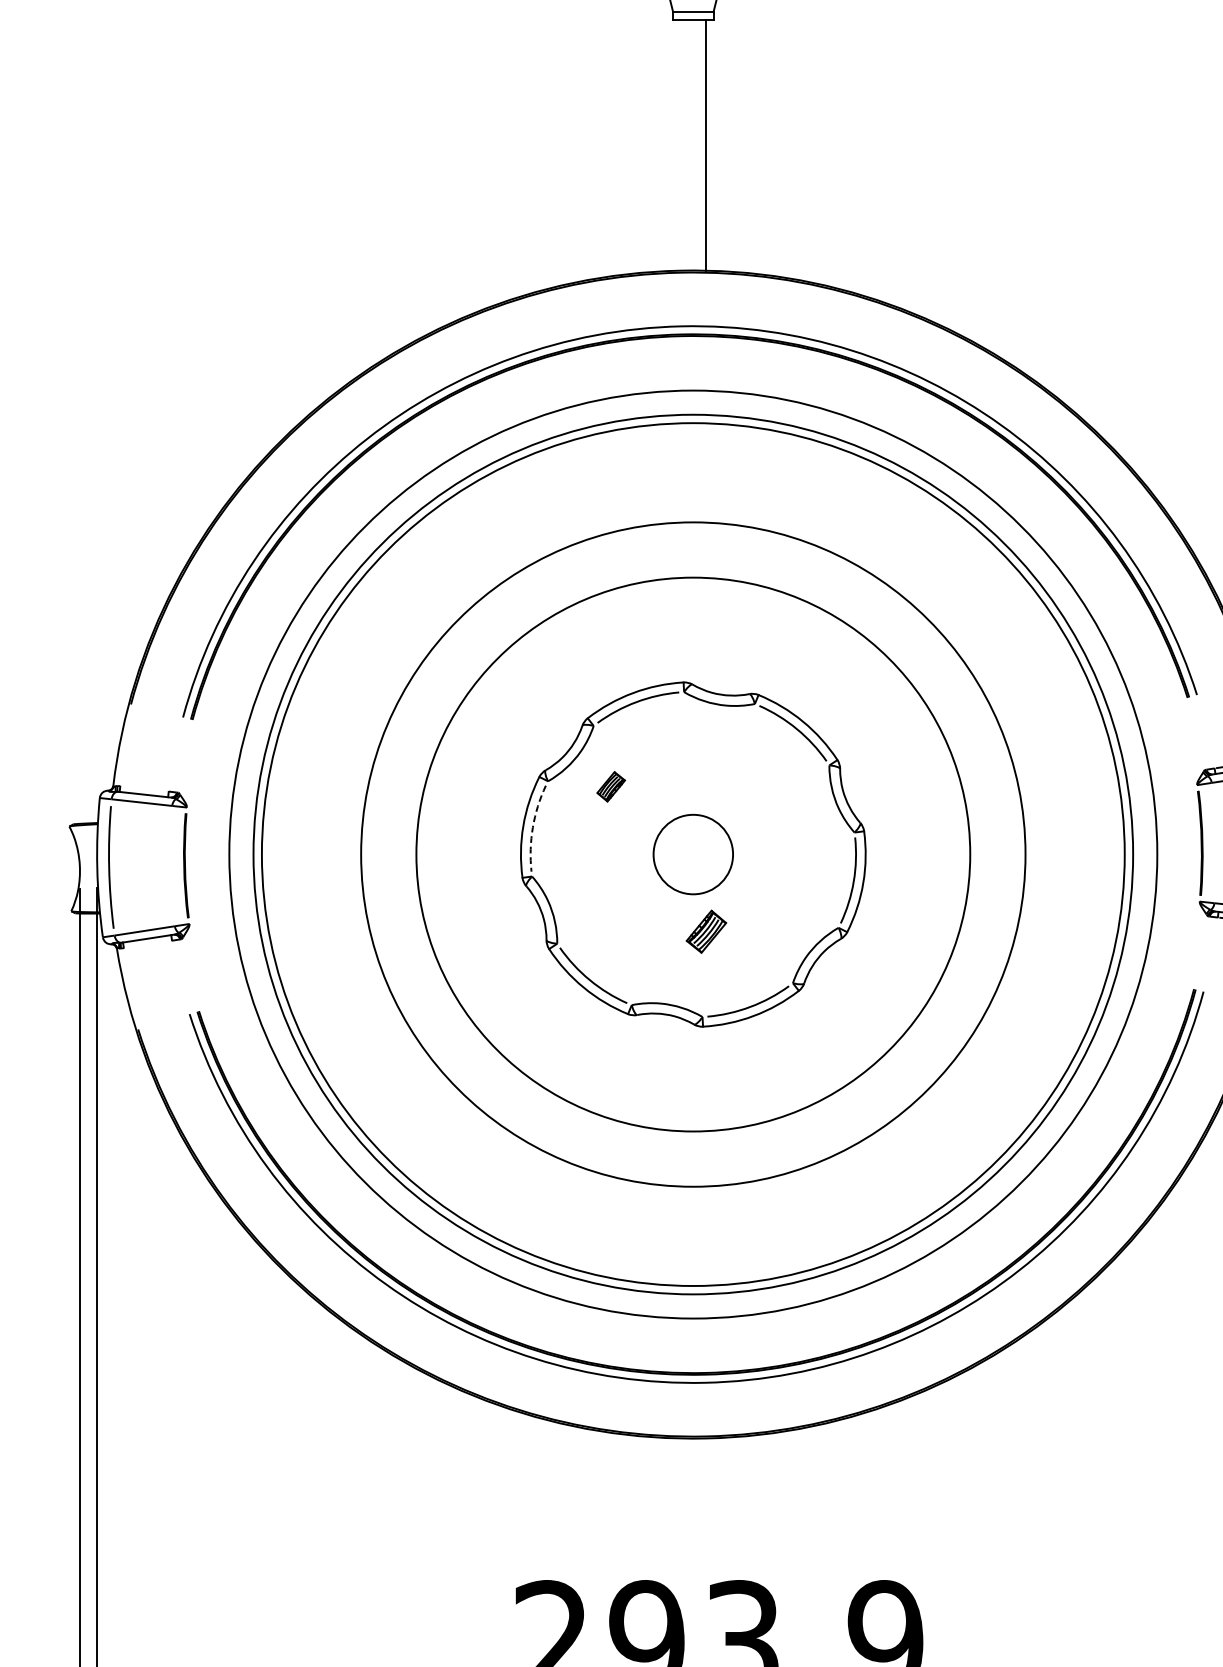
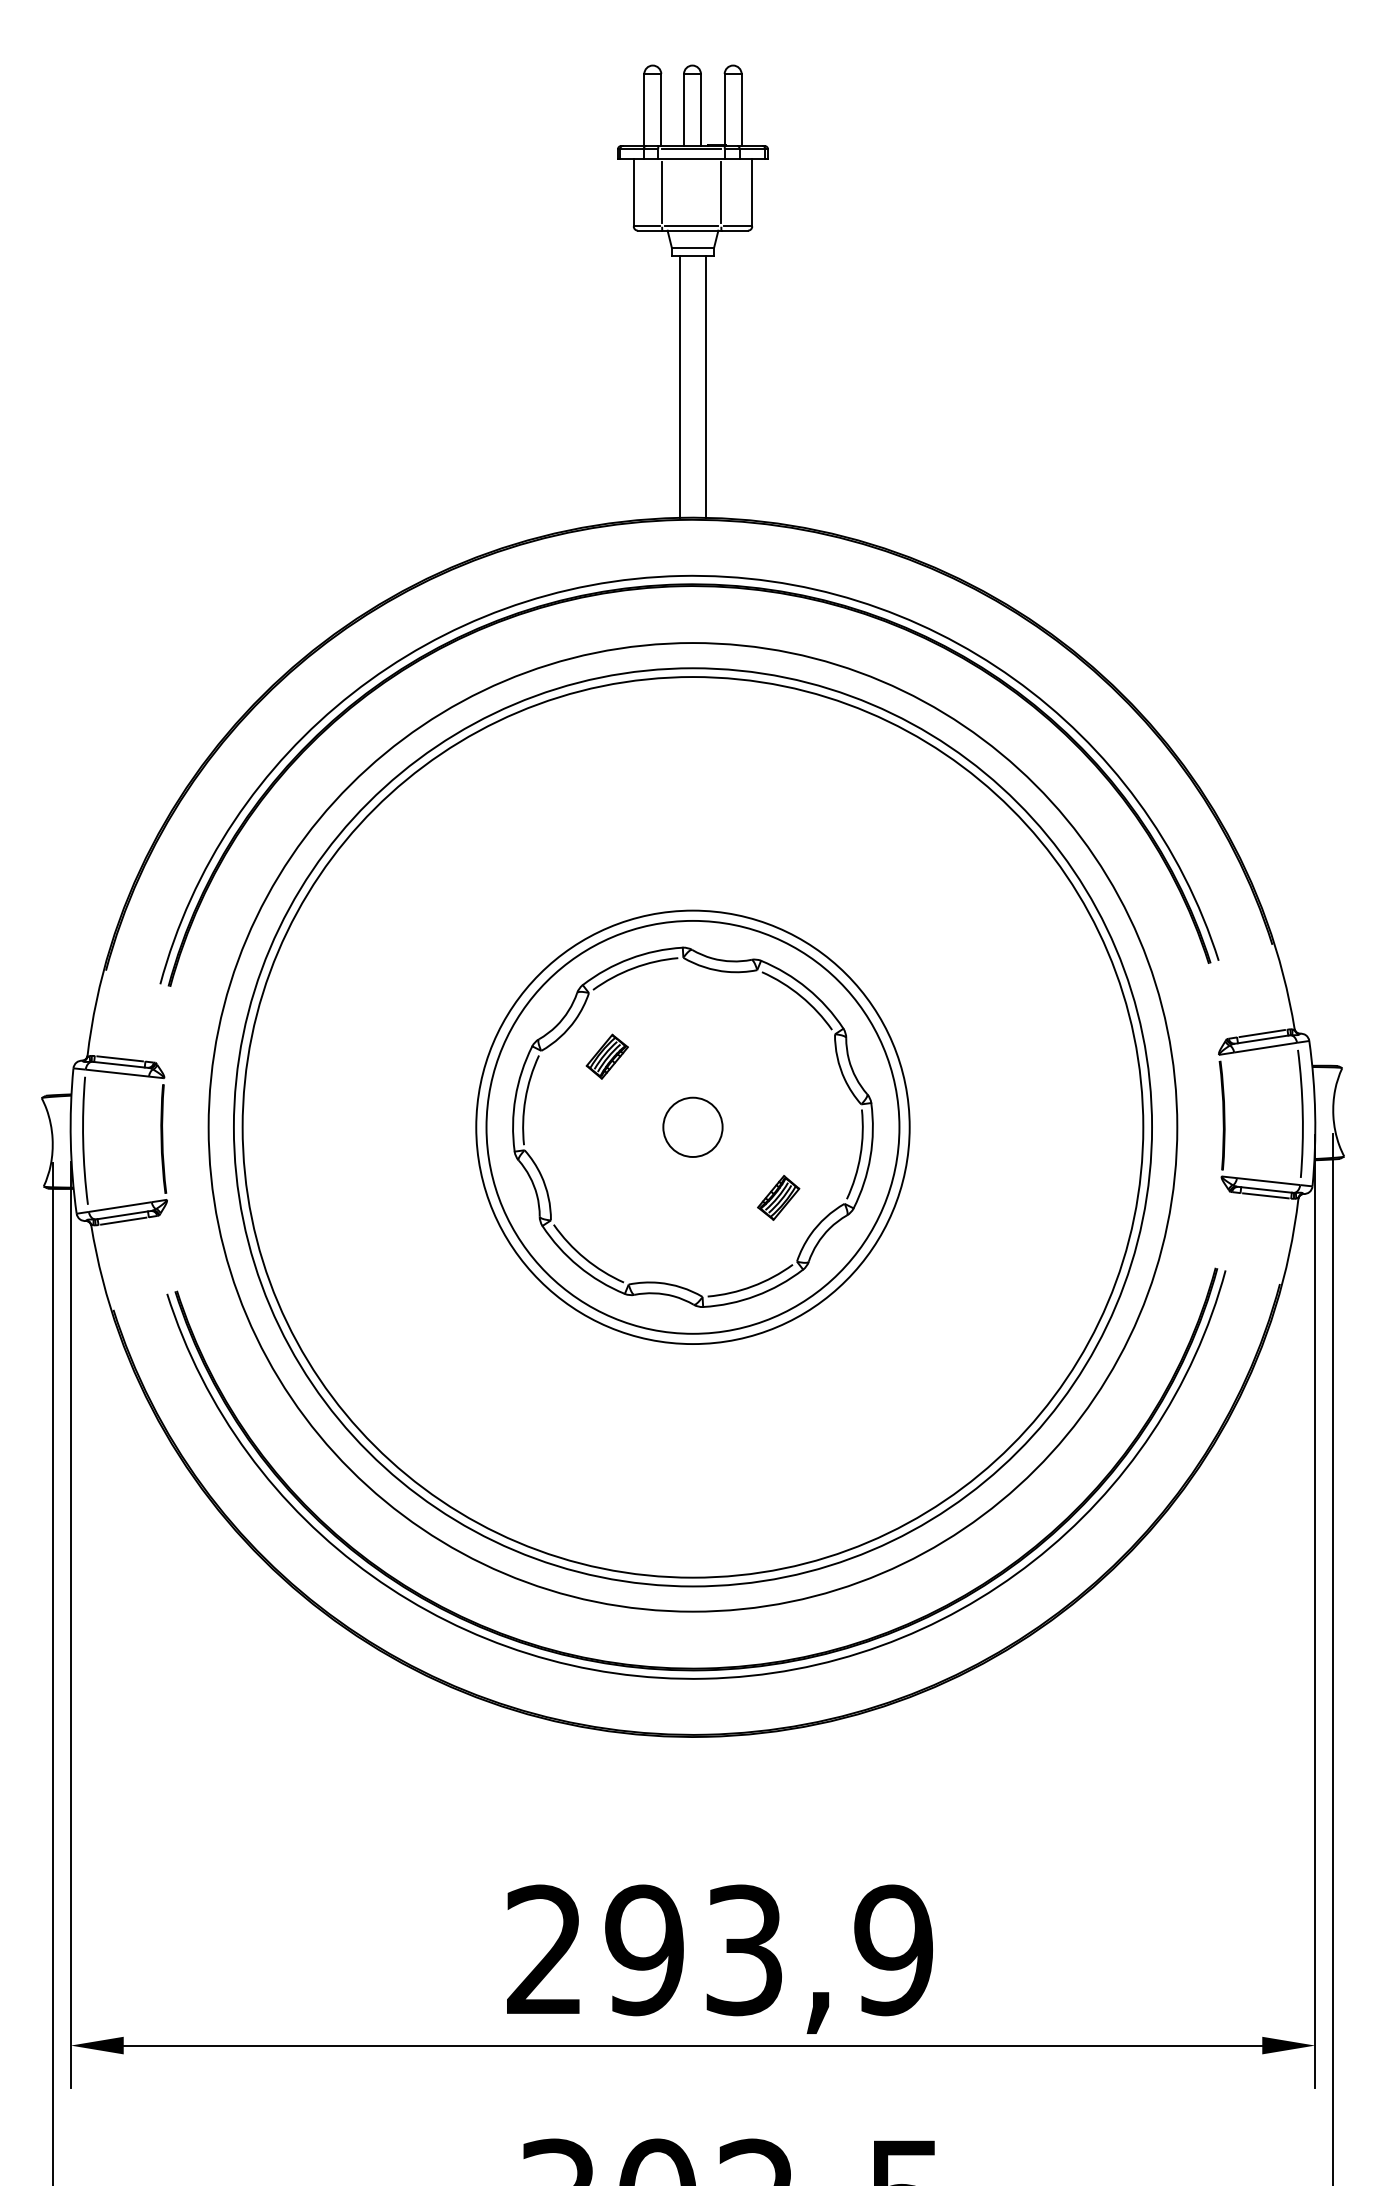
line: (681, 144) -> (680, 386), added
part: (610, 786) -> (606, 1056), size x1.43
line: (143, 788) -> (119, 1058), added
arc: (532, 827) -> (525, 1099), dashed -> solid
circle: (692, 853) -> (692, 1126), size x0.71
circle: (692, 853) -> (692, 1126), size x0.71
circle: (692, 854) -> (692, 1127), size x0.62
part: (706, 931) -> (778, 1197), moved
line: (147, 943) -> (123, 1220), added

